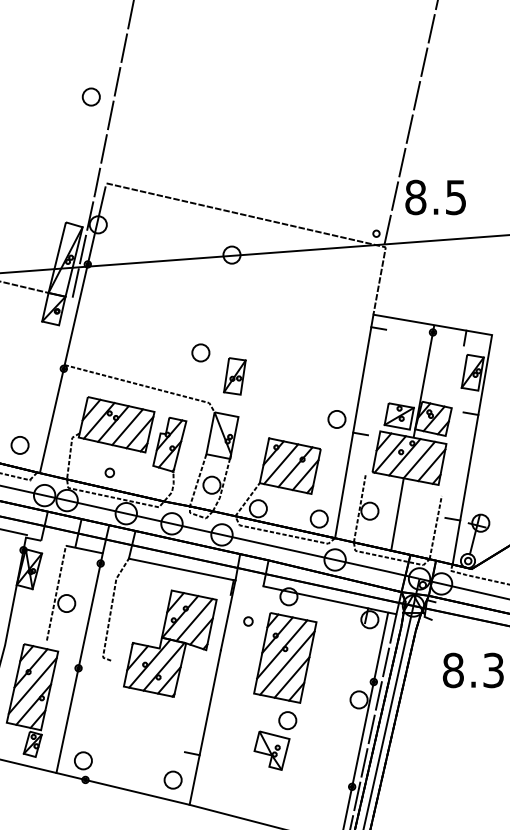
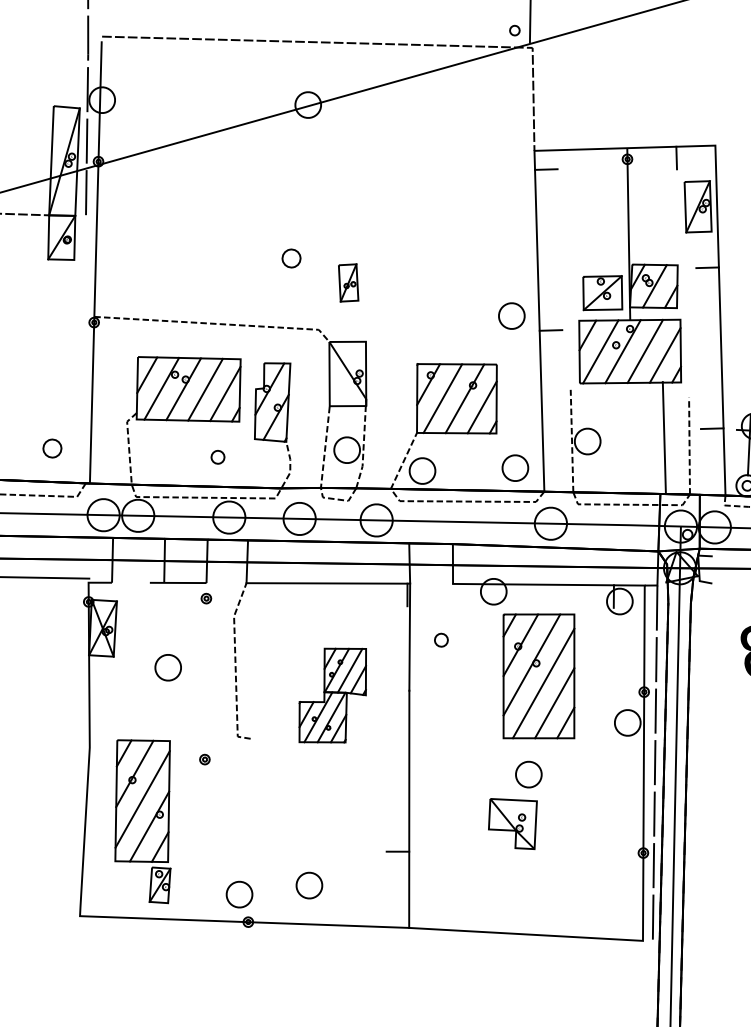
part: (200, 352) -> (290, 257), size x0.7
part: (234, 376) -> (348, 283), size x0.7
part: (19, 445) -> (51, 448), size x0.7
part: (109, 472) -> (217, 456), moved
line: (397, 514) -> (664, 437), moved
line: (55, 592) -> (148, 654), removed
part: (170, 643) -> (333, 695), size x0.6
part: (285, 657) -> (539, 675), moved
line: (79, 663) -> (204, 752), removed
part: (172, 779) -> (308, 884), moved

